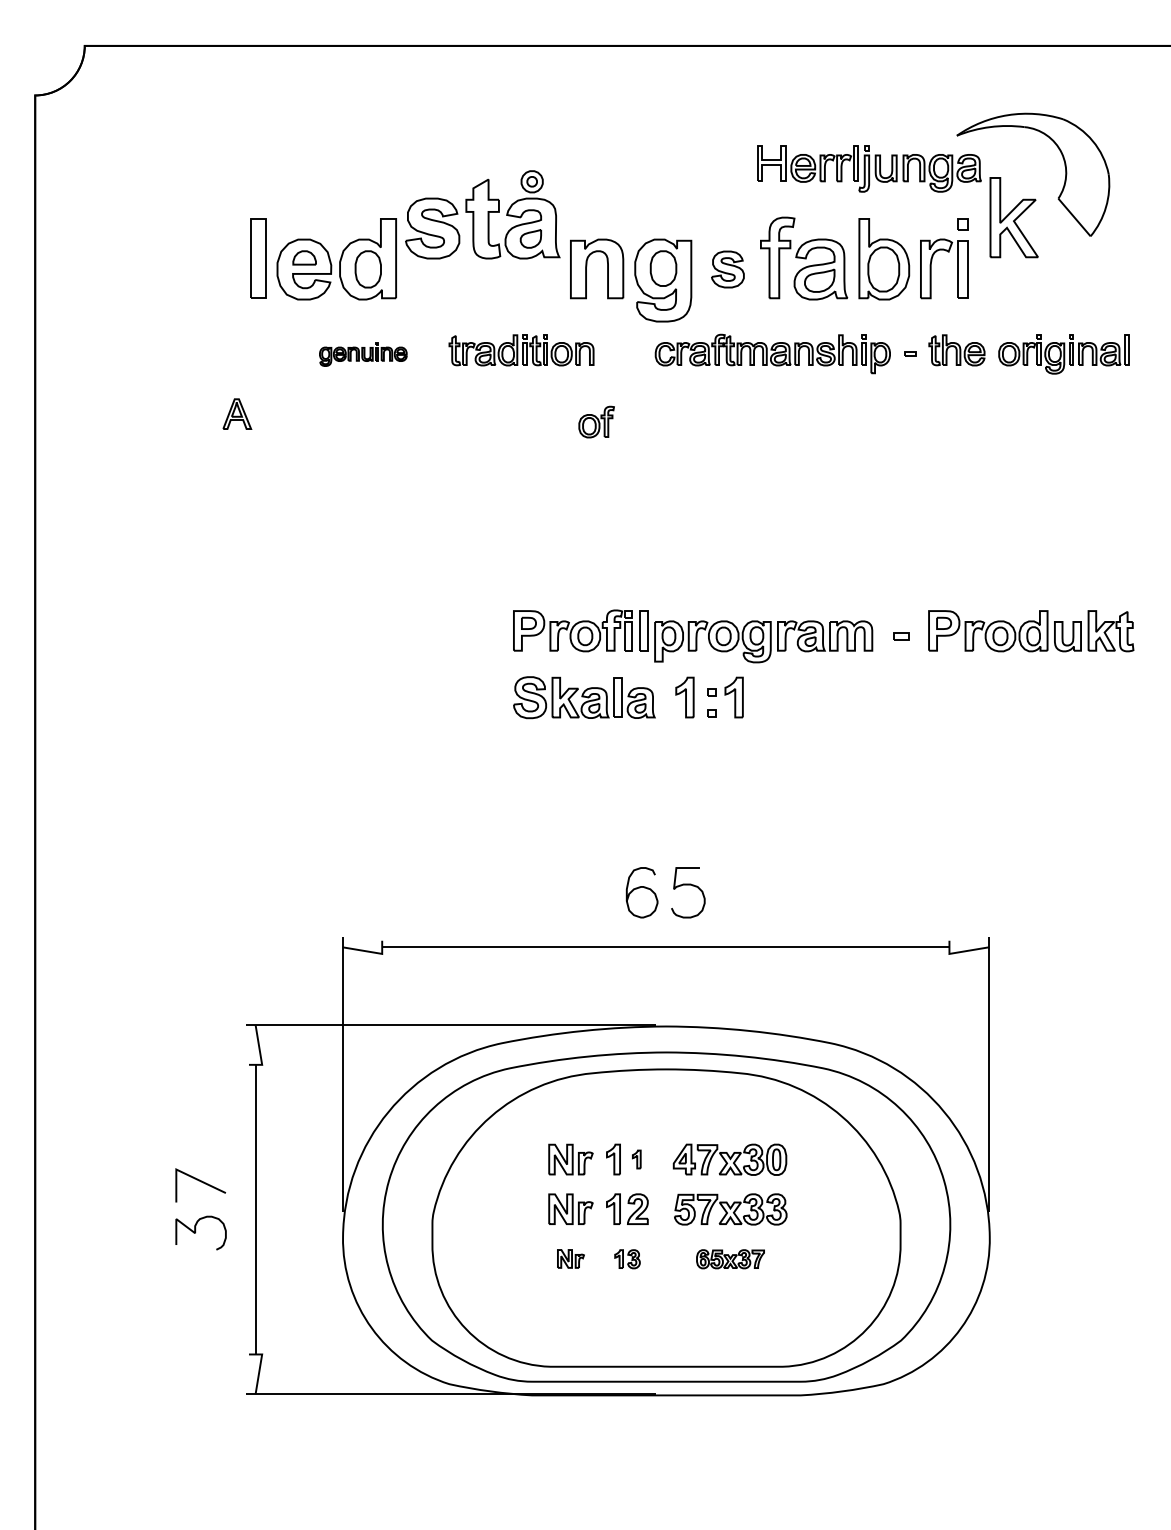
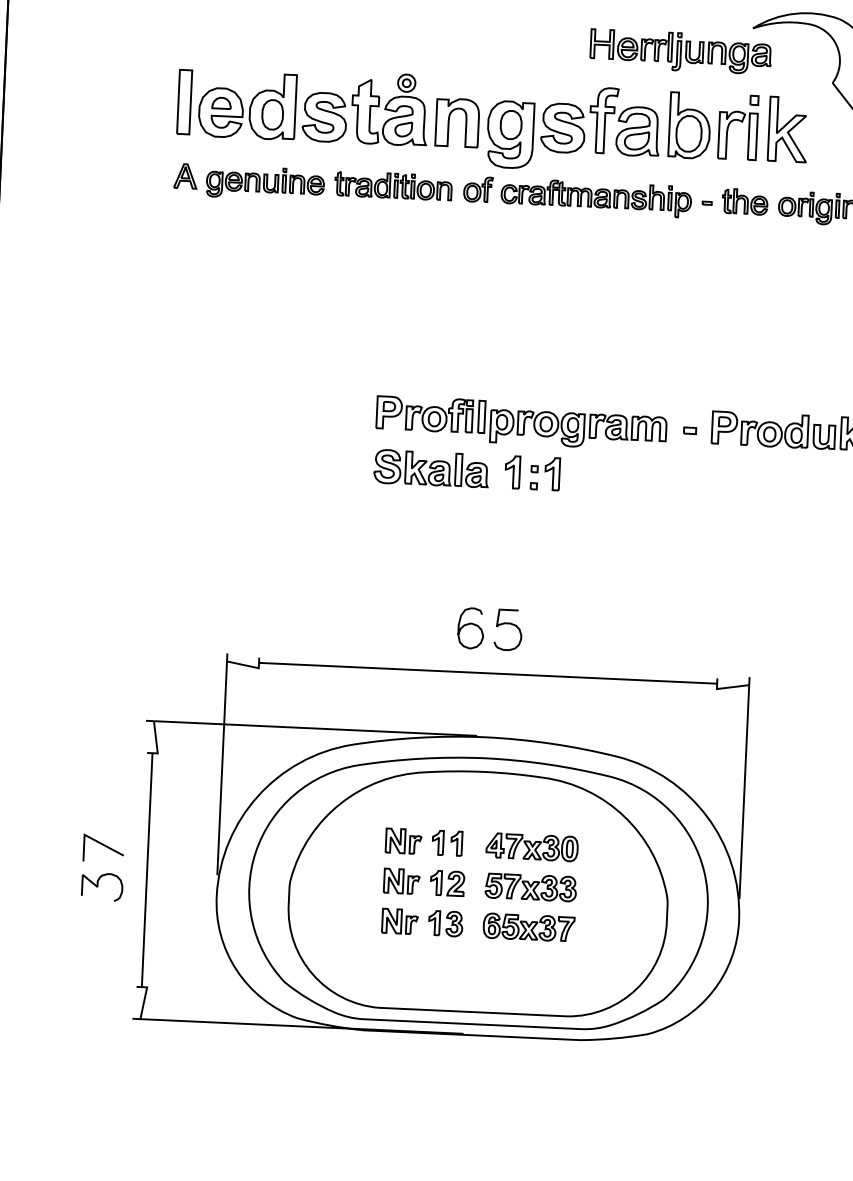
part: (482, 214) -> (365, 107), moved
part: (1013, 217) -> (787, 129), moved
part: (727, 269) -> (562, 128), size x1.67
part: (363, 354) -> (265, 183), size x1.67
part: (237, 413) -> (185, 175), moved
part: (596, 421) -> (478, 189), moved
part: (636, 1159) -> (456, 843), size x1.67
part: (570, 1258) -> (399, 921), size x1.67
part: (627, 1259) -> (445, 924), size x1.67
part: (730, 1259) -> (528, 927), size x1.67

